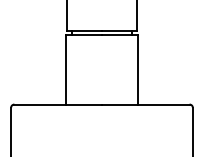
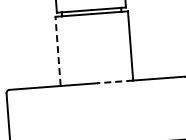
line: (65, 69) -> (57, 51), solid -> dashed
line: (119, 104) -> (114, 81), solid -> dashed

